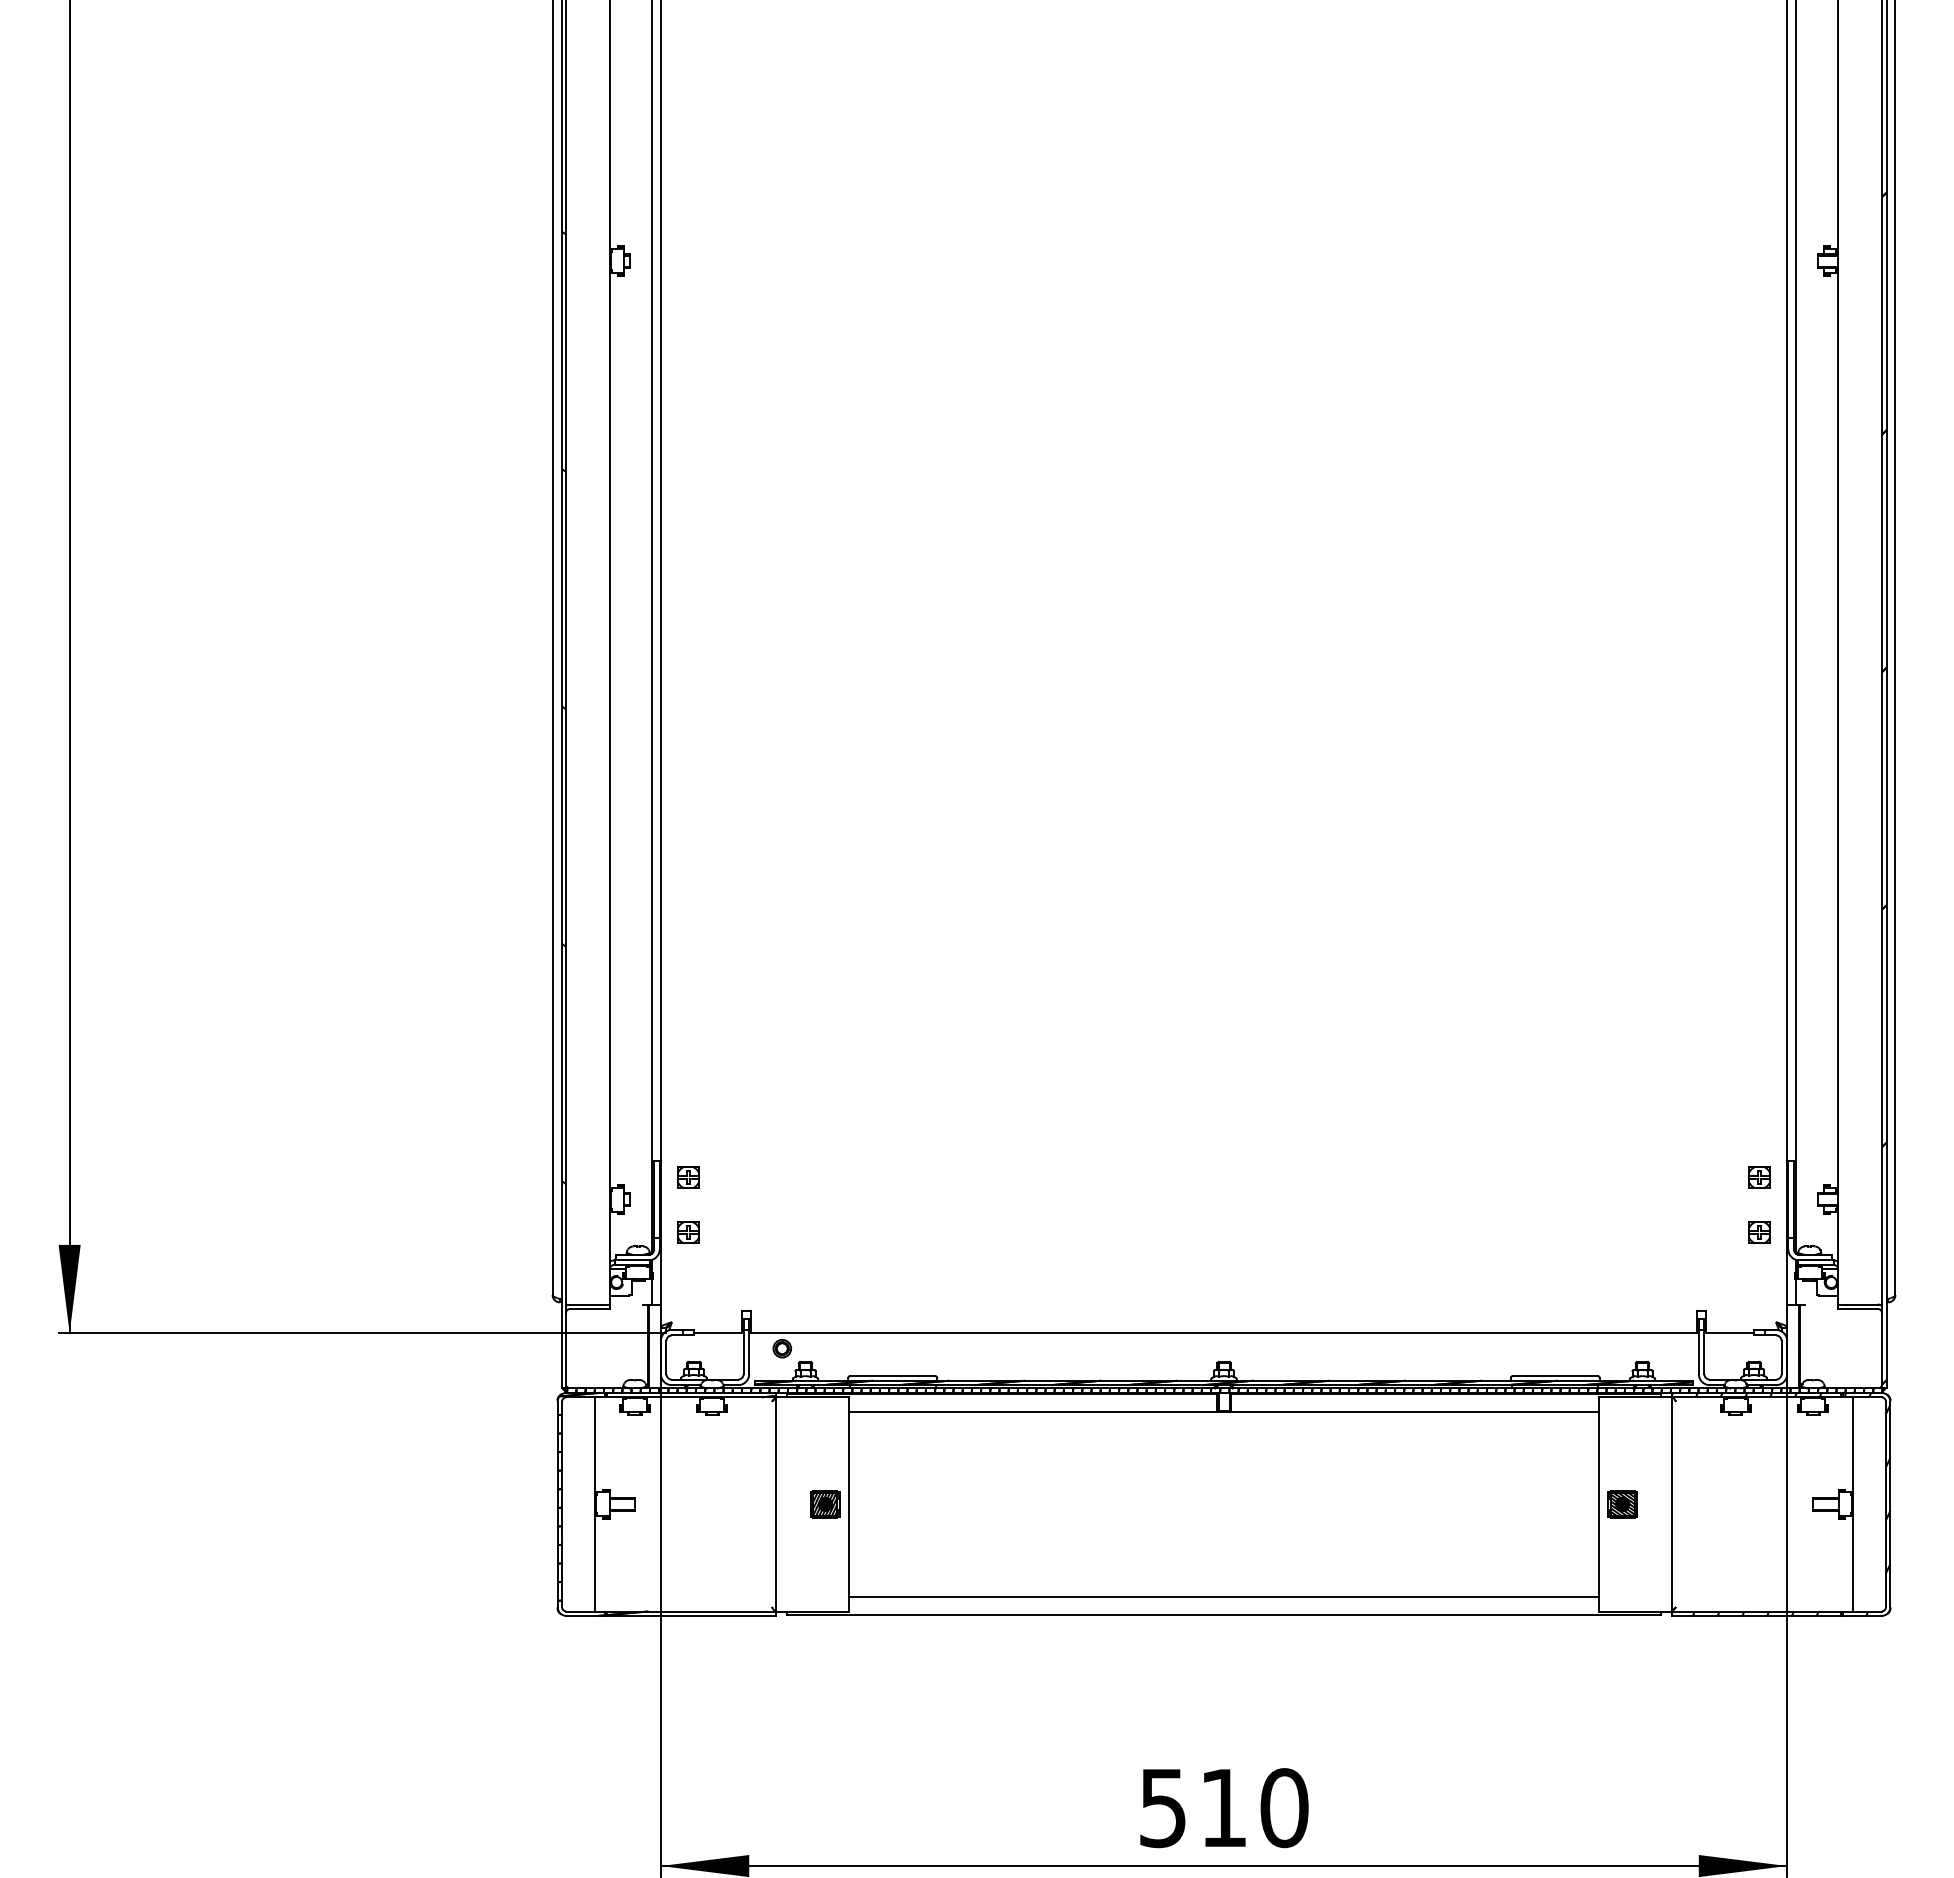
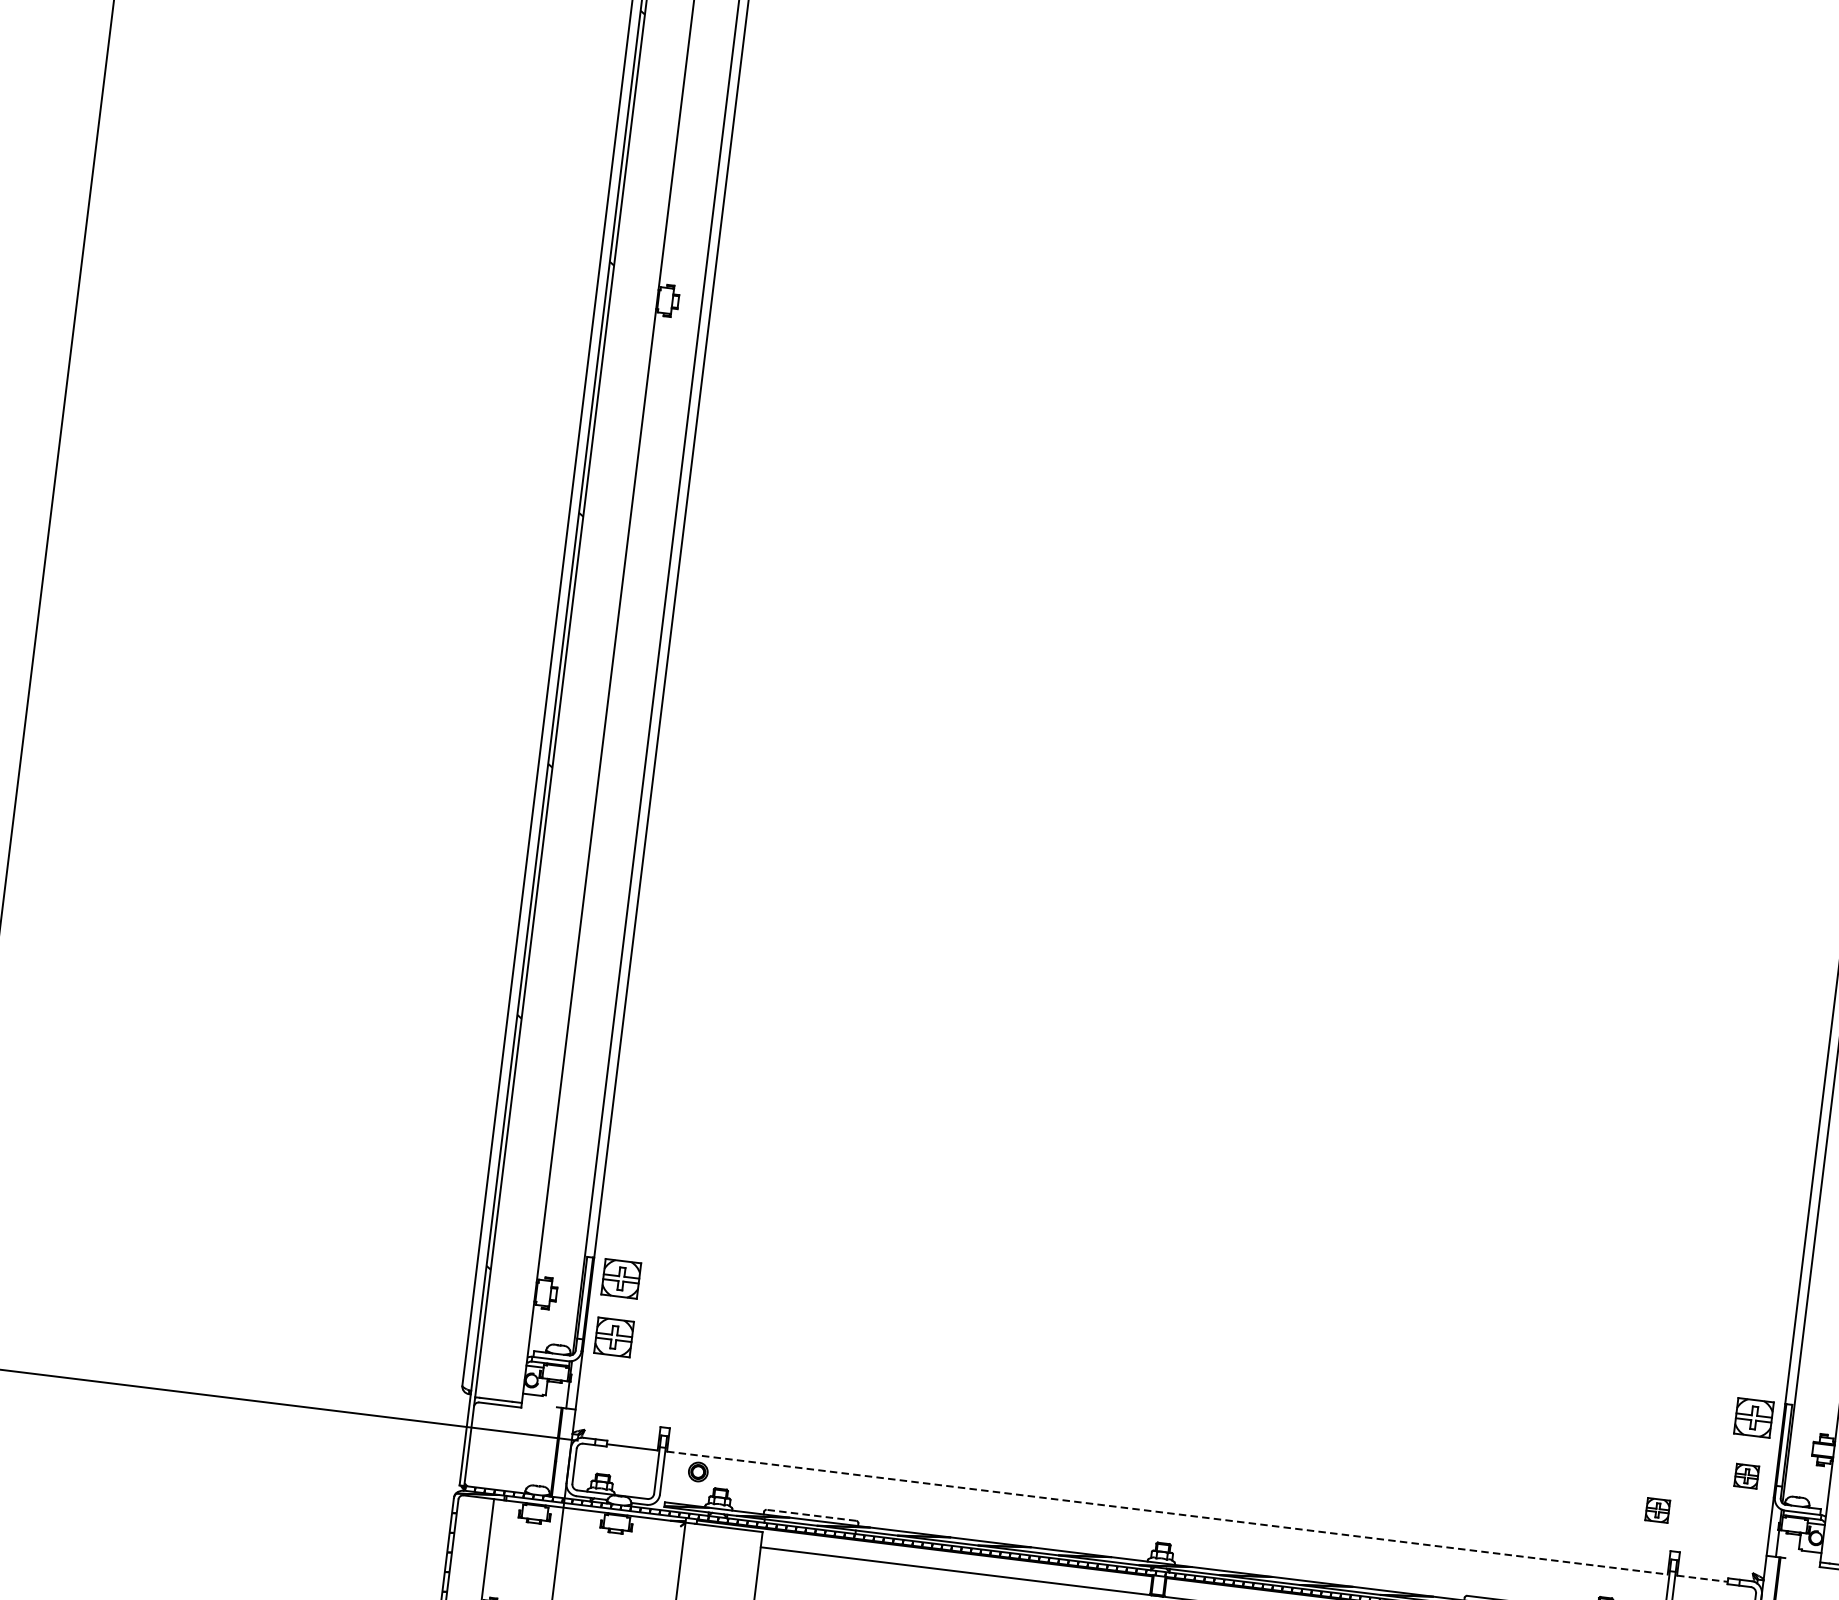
part: (688, 1177) -> (621, 1278), size x1.6
part: (1759, 1177) -> (1753, 1417), size x1.6
part: (688, 1232) -> (614, 1336), size x1.6
part: (1680, 1274) -> (1657, 1510), added
line: (1224, 1333) -> (1167, 1513), solid -> dashed
line: (1730, 1333) -> (1702, 1579), solid -> dashed
line: (892, 1376) -> (811, 1515), solid -> dashed

